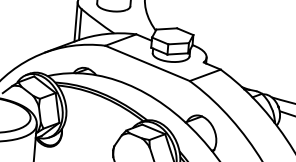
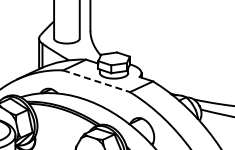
line: (148, 63) -> (97, 81), solid -> dashed

